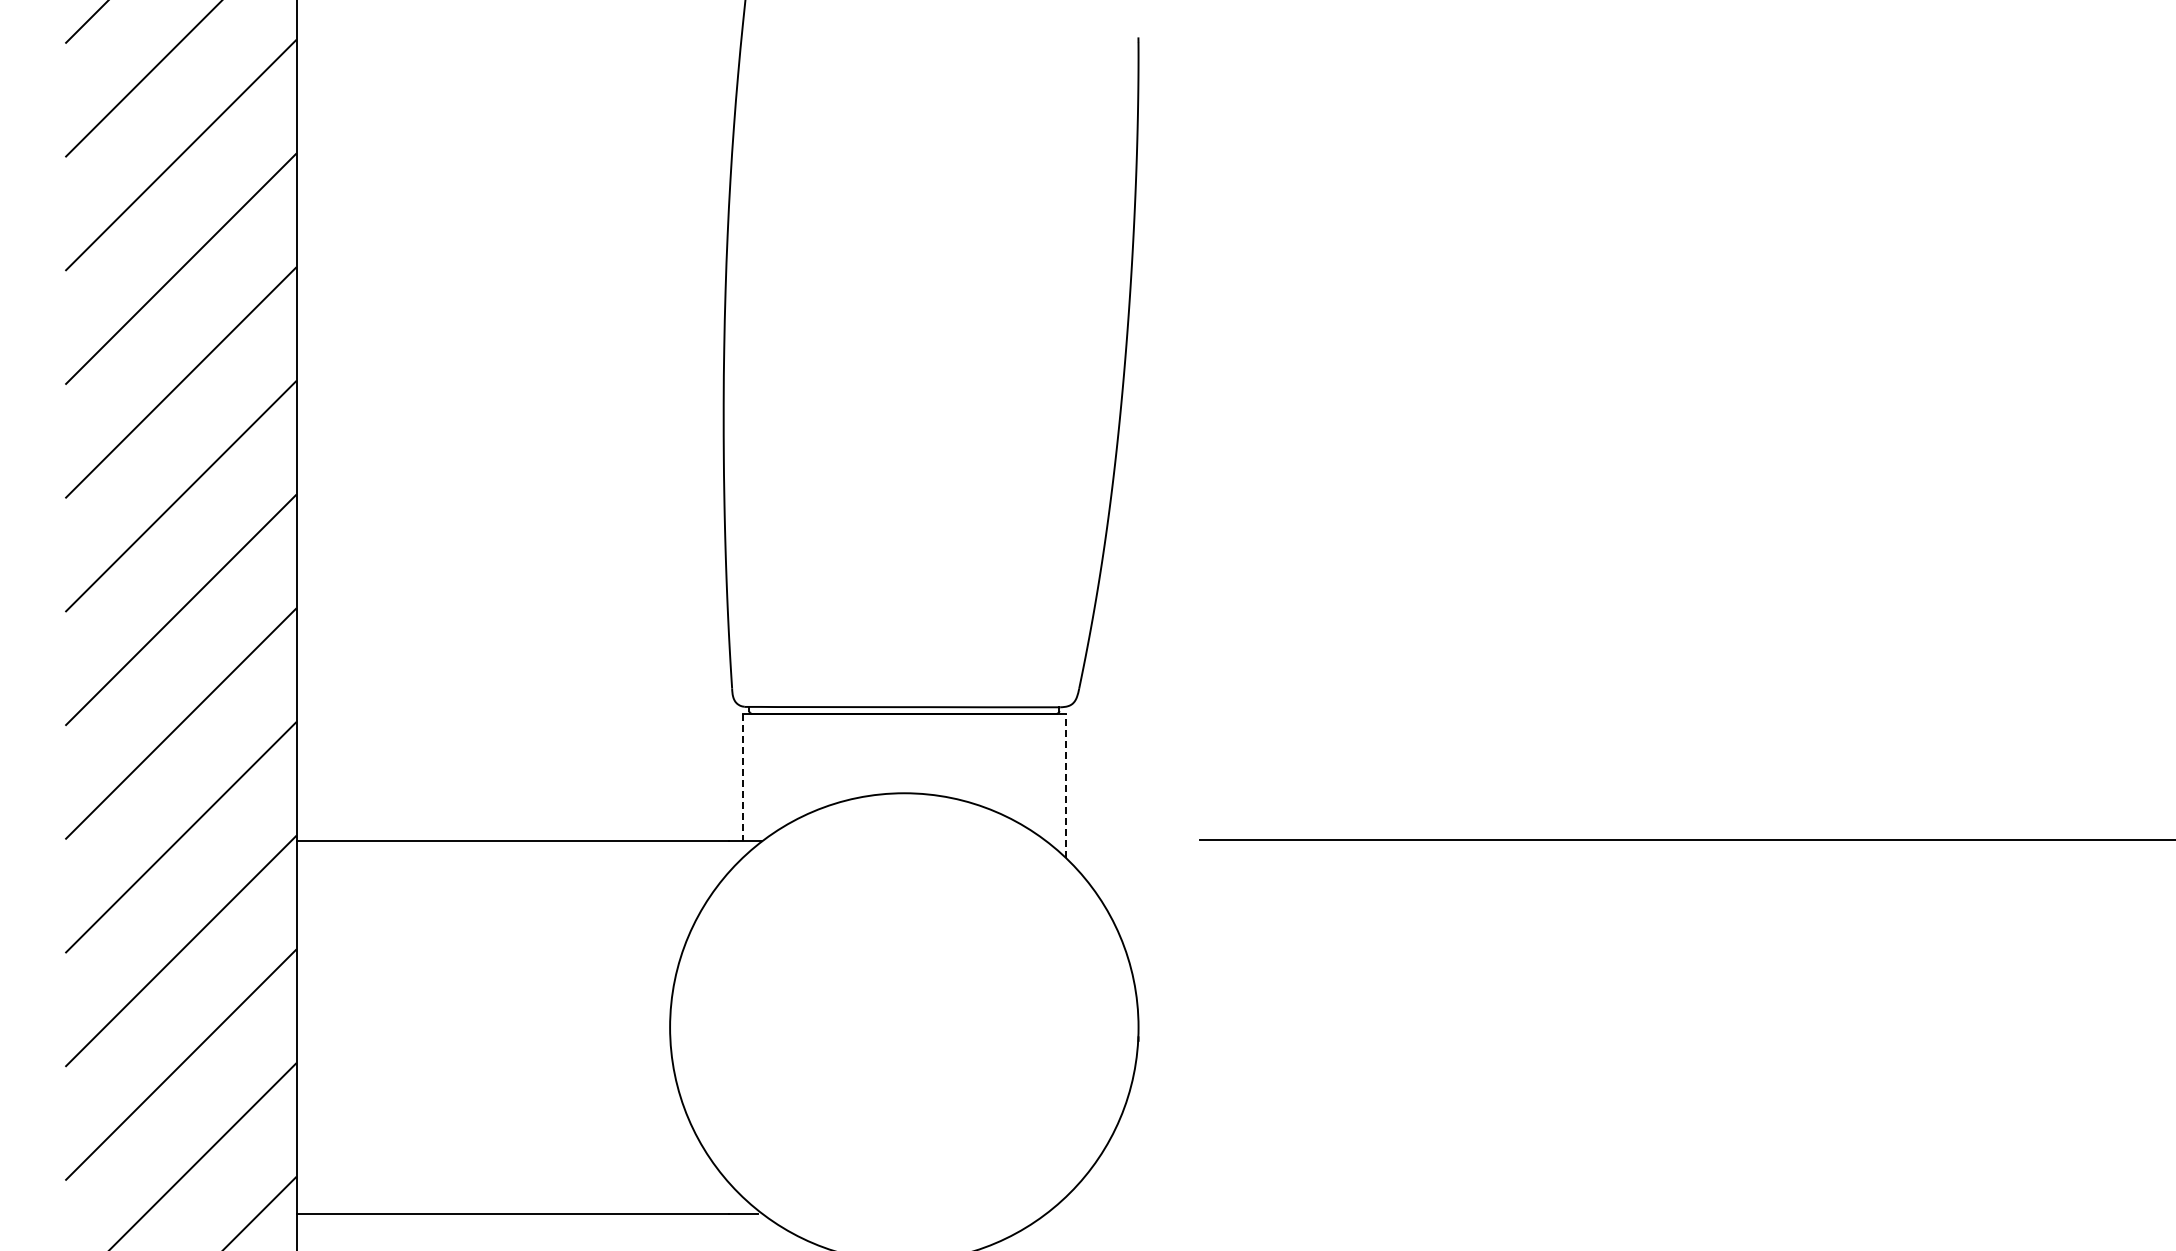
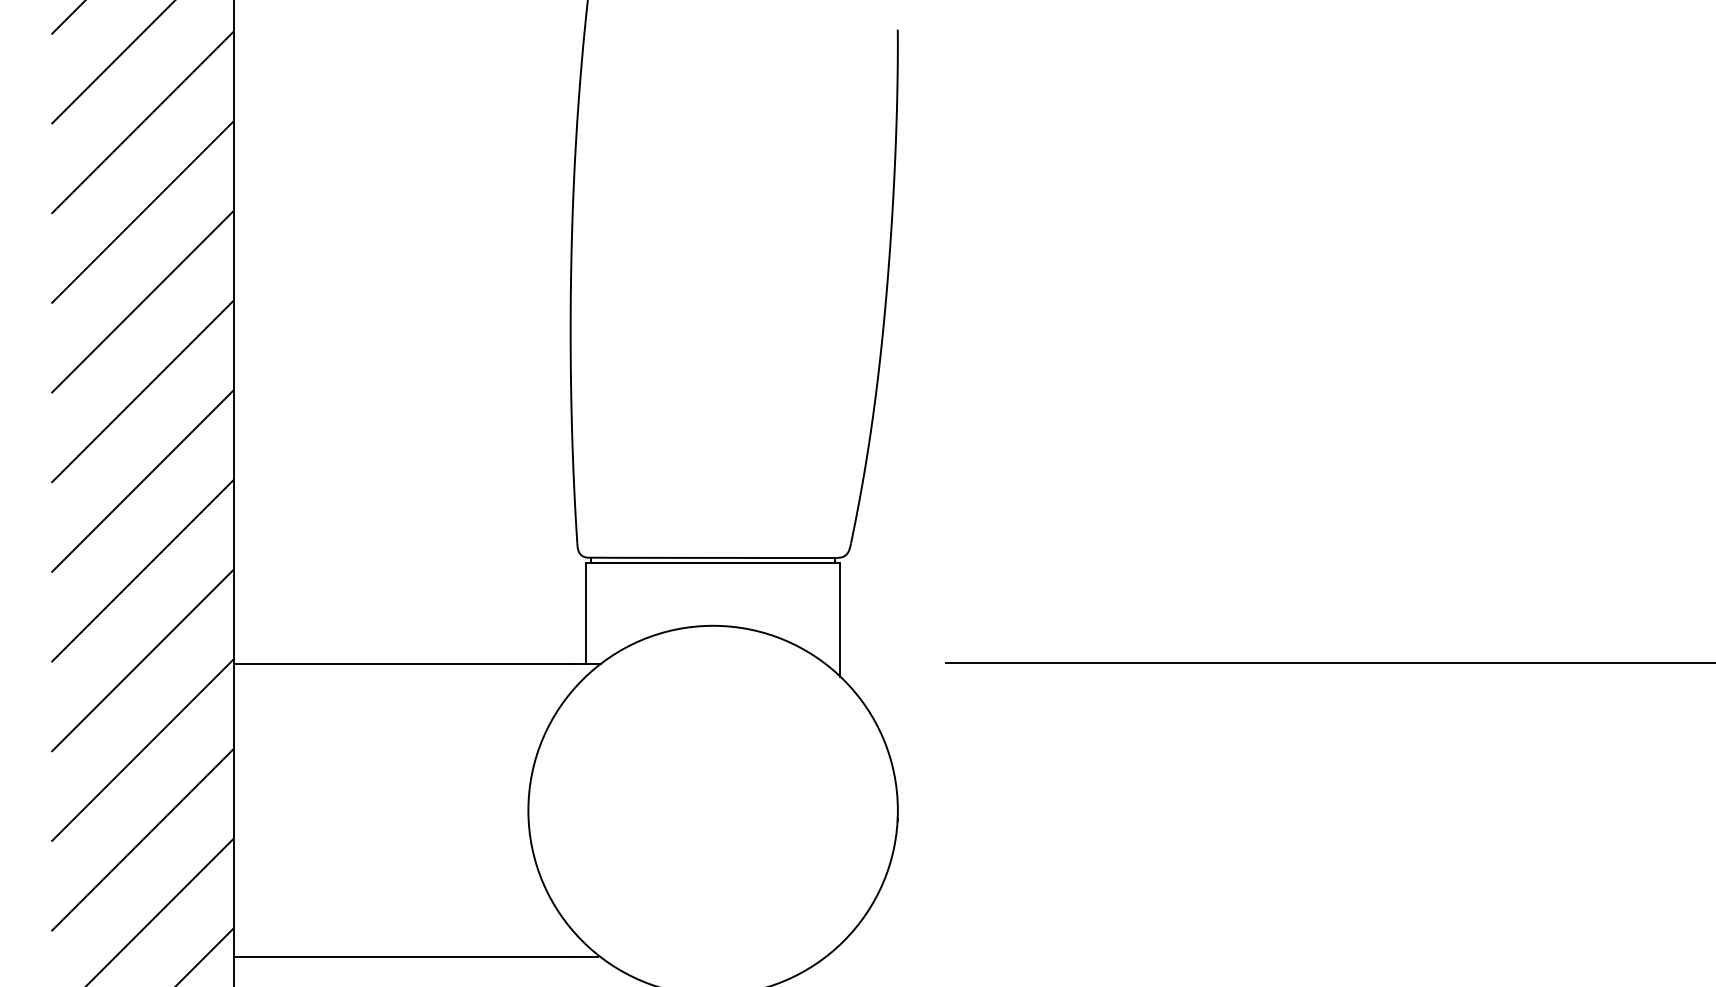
line: (742, 777) -> (585, 613), dashed -> solid
line: (1065, 785) -> (840, 619), dashed -> solid

